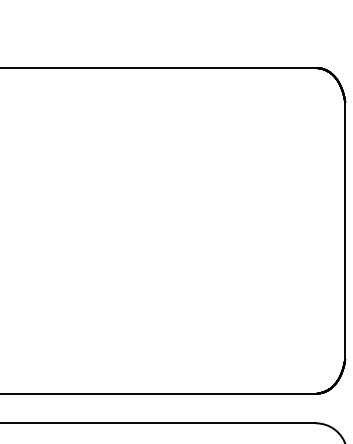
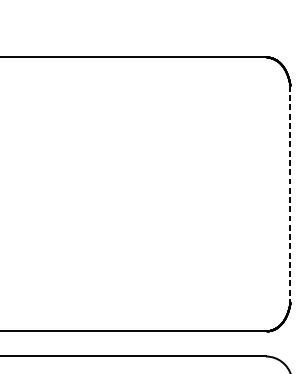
line: (345, 230) -> (290, 194), solid -> dashed

